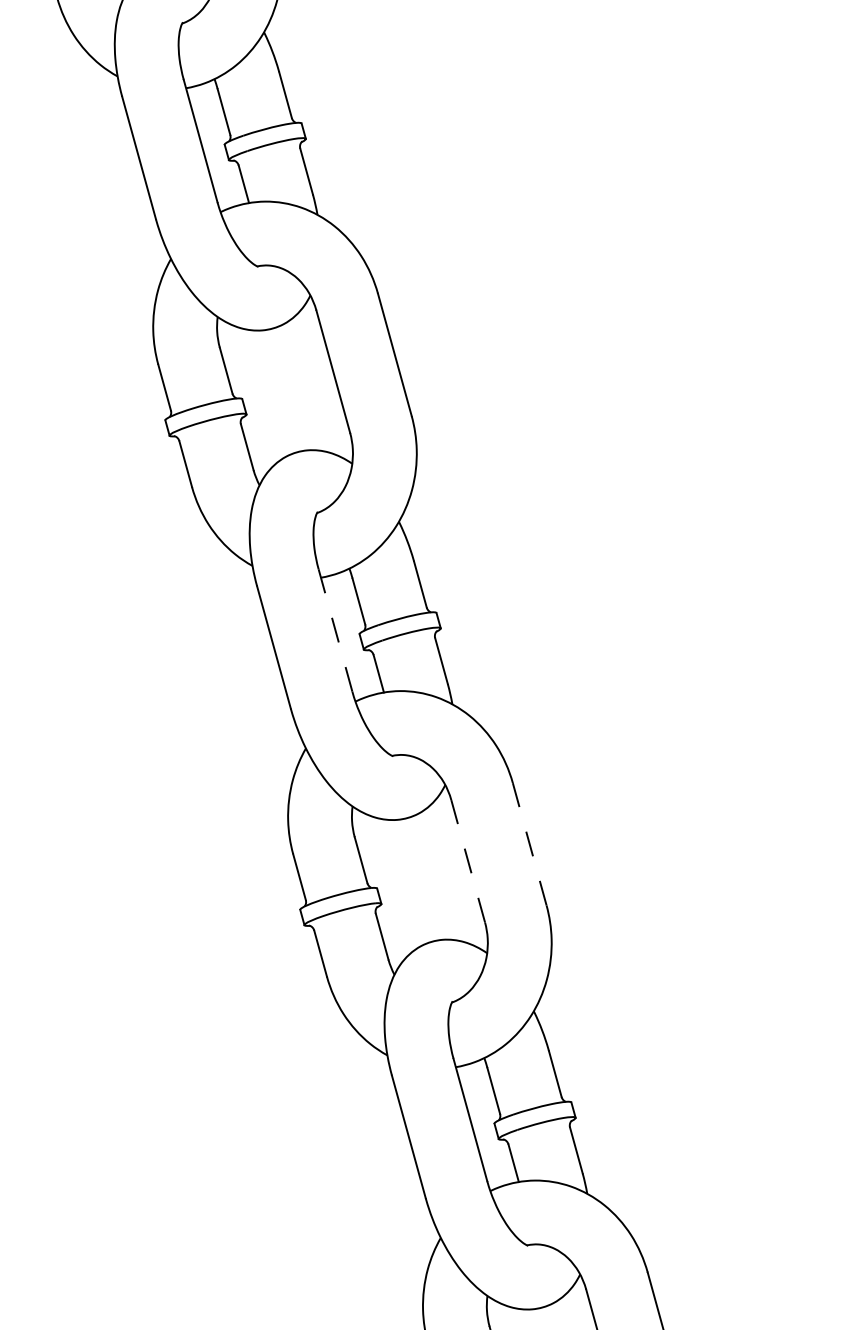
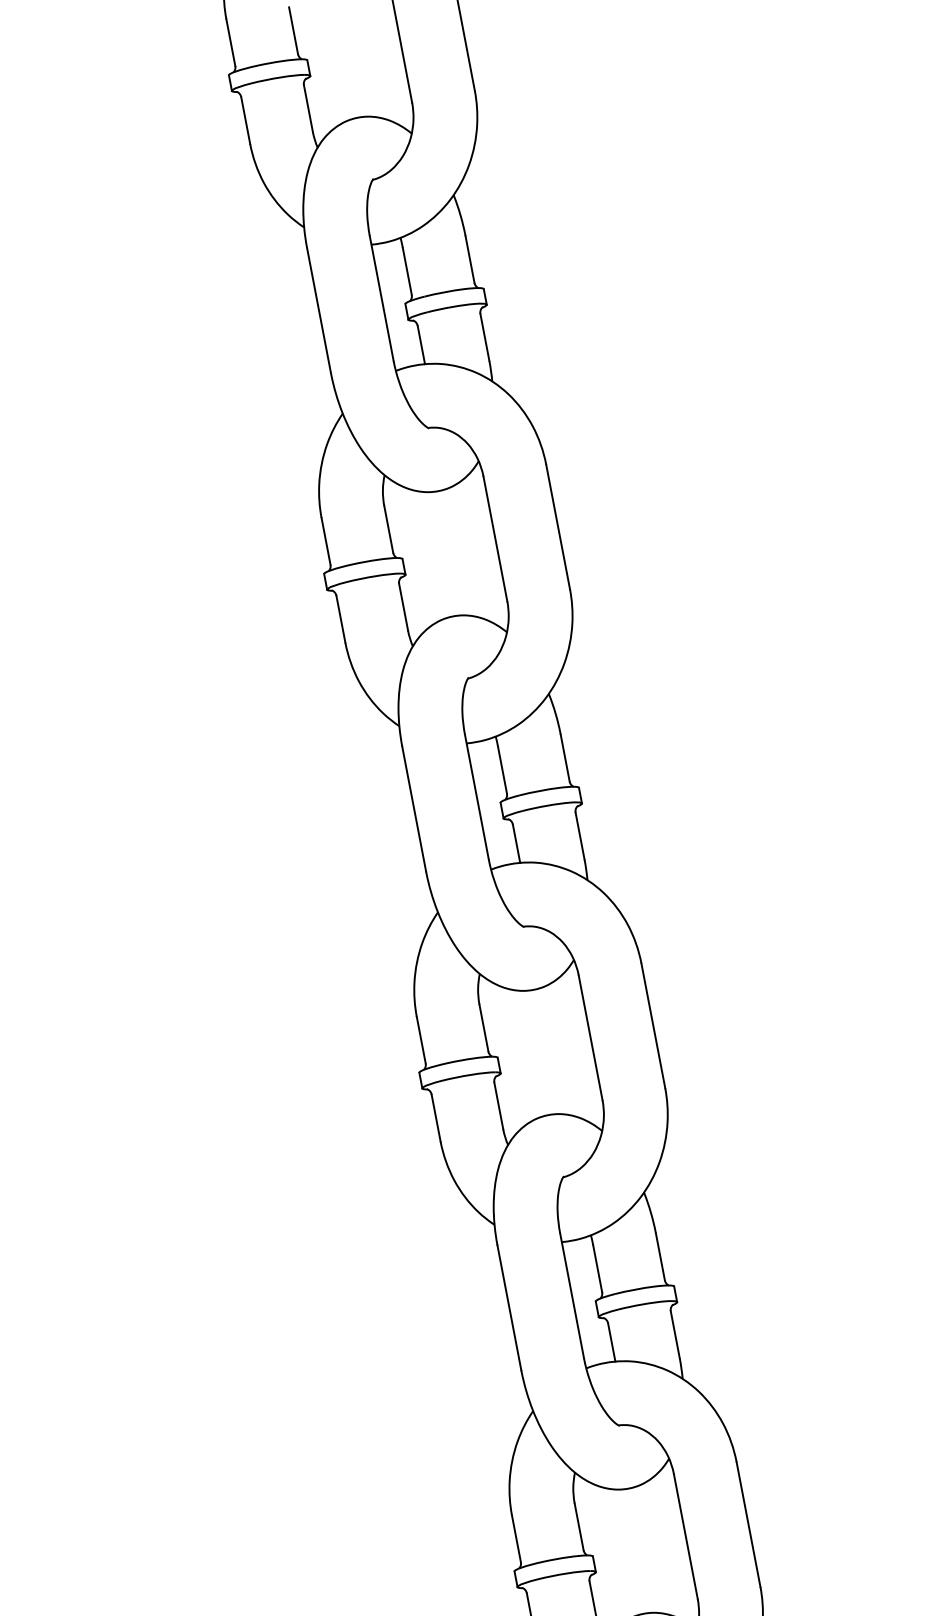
line: (335, 629) -> (476, 796), dashed -> solid
line: (529, 843) -> (653, 1025), dashed -> solid
line: (468, 860) -> (590, 1037), dashed -> solid

